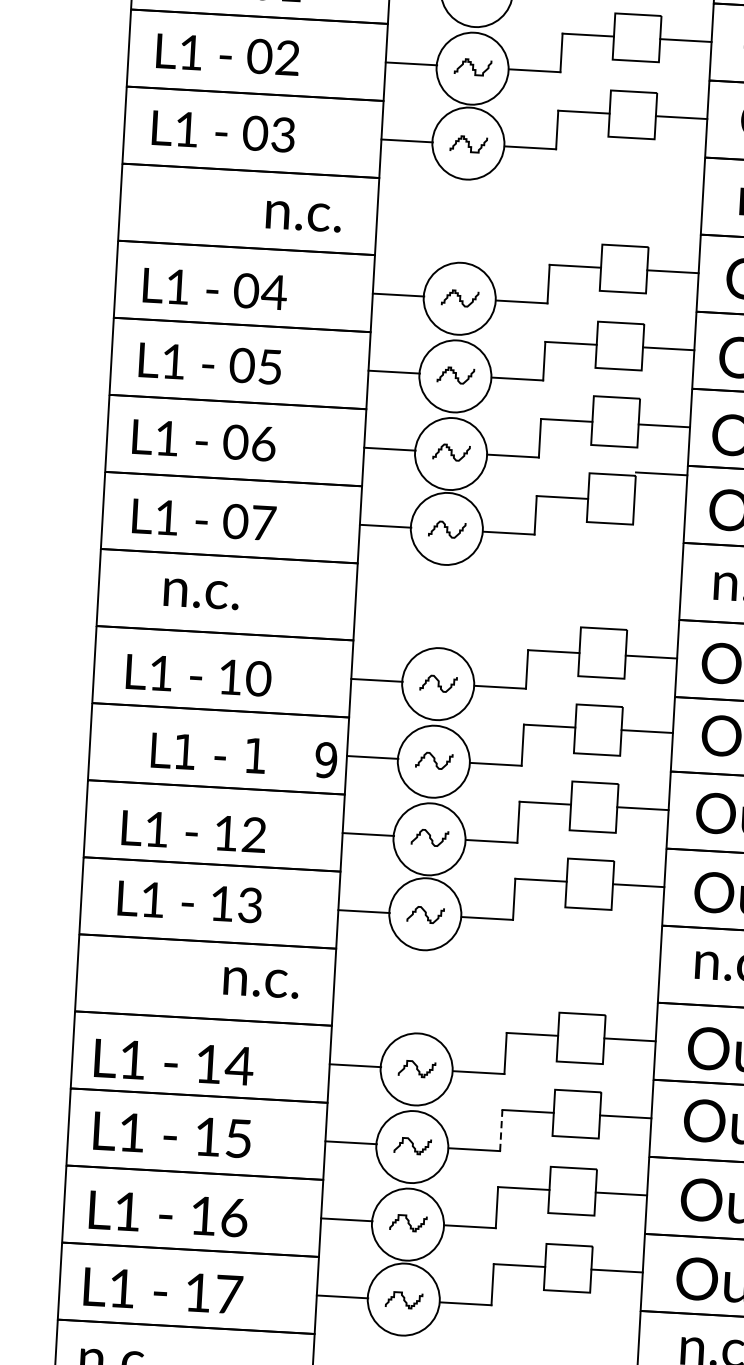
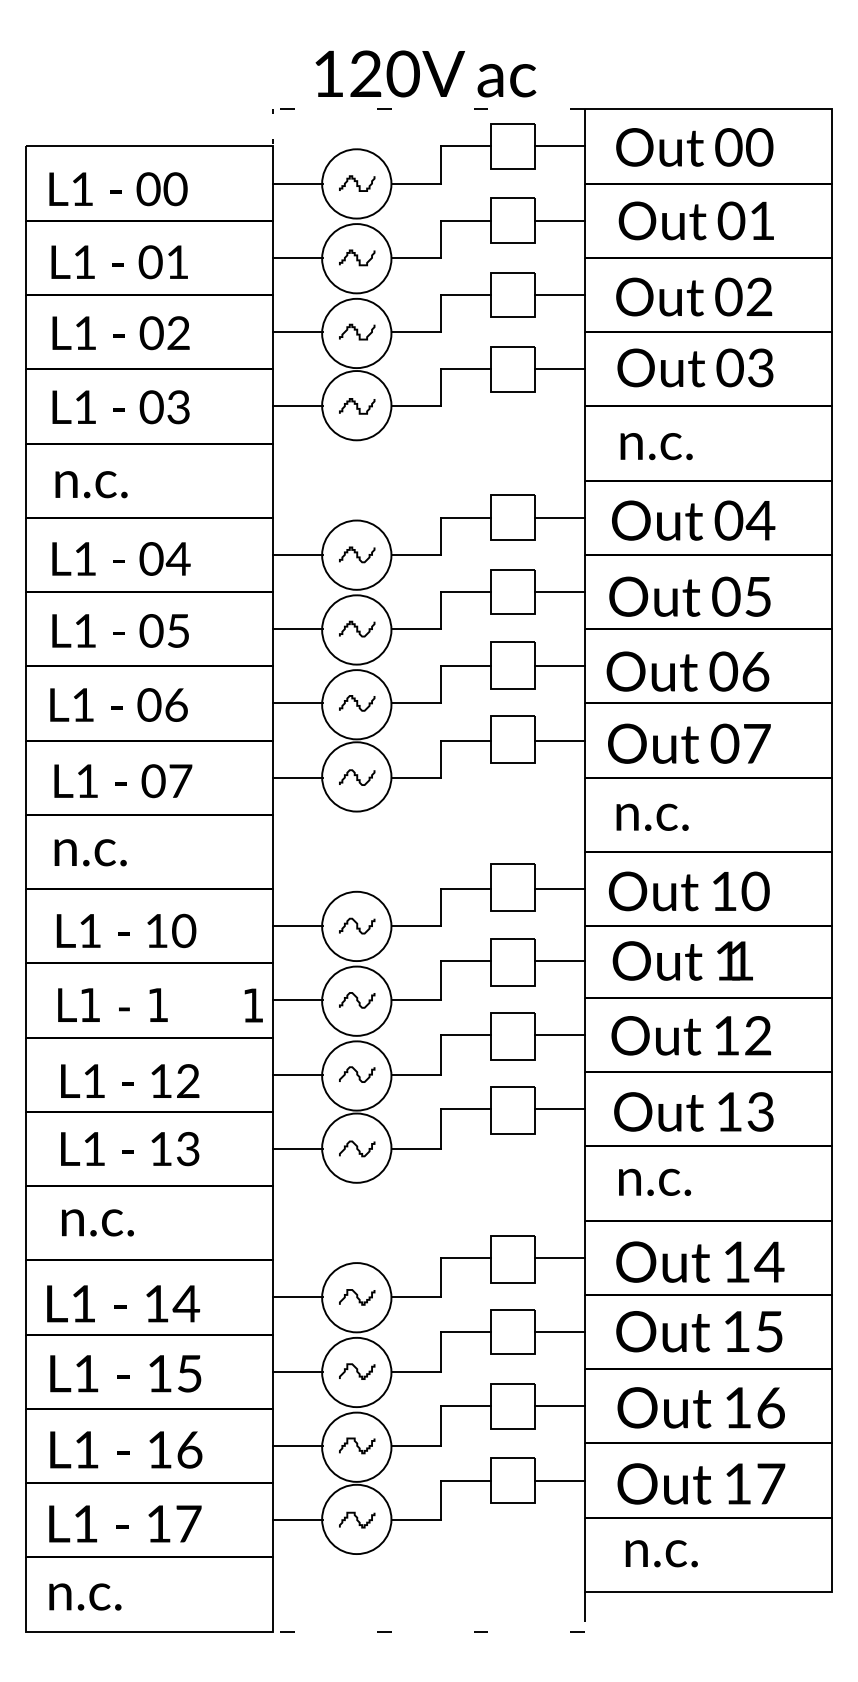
text: (303, 216) -> (91, 484), moved
line: (660, 473) -> (559, 740), moved
text: (201, 593) -> (90, 852), moved
text: (208, 752) -> (112, 1004), moved
text: (325, 760) -> (252, 1005), 9 -> 1
text: (260, 982) -> (97, 1222), moved
line: (501, 1130) -> (441, 1351), dashed -> solid

